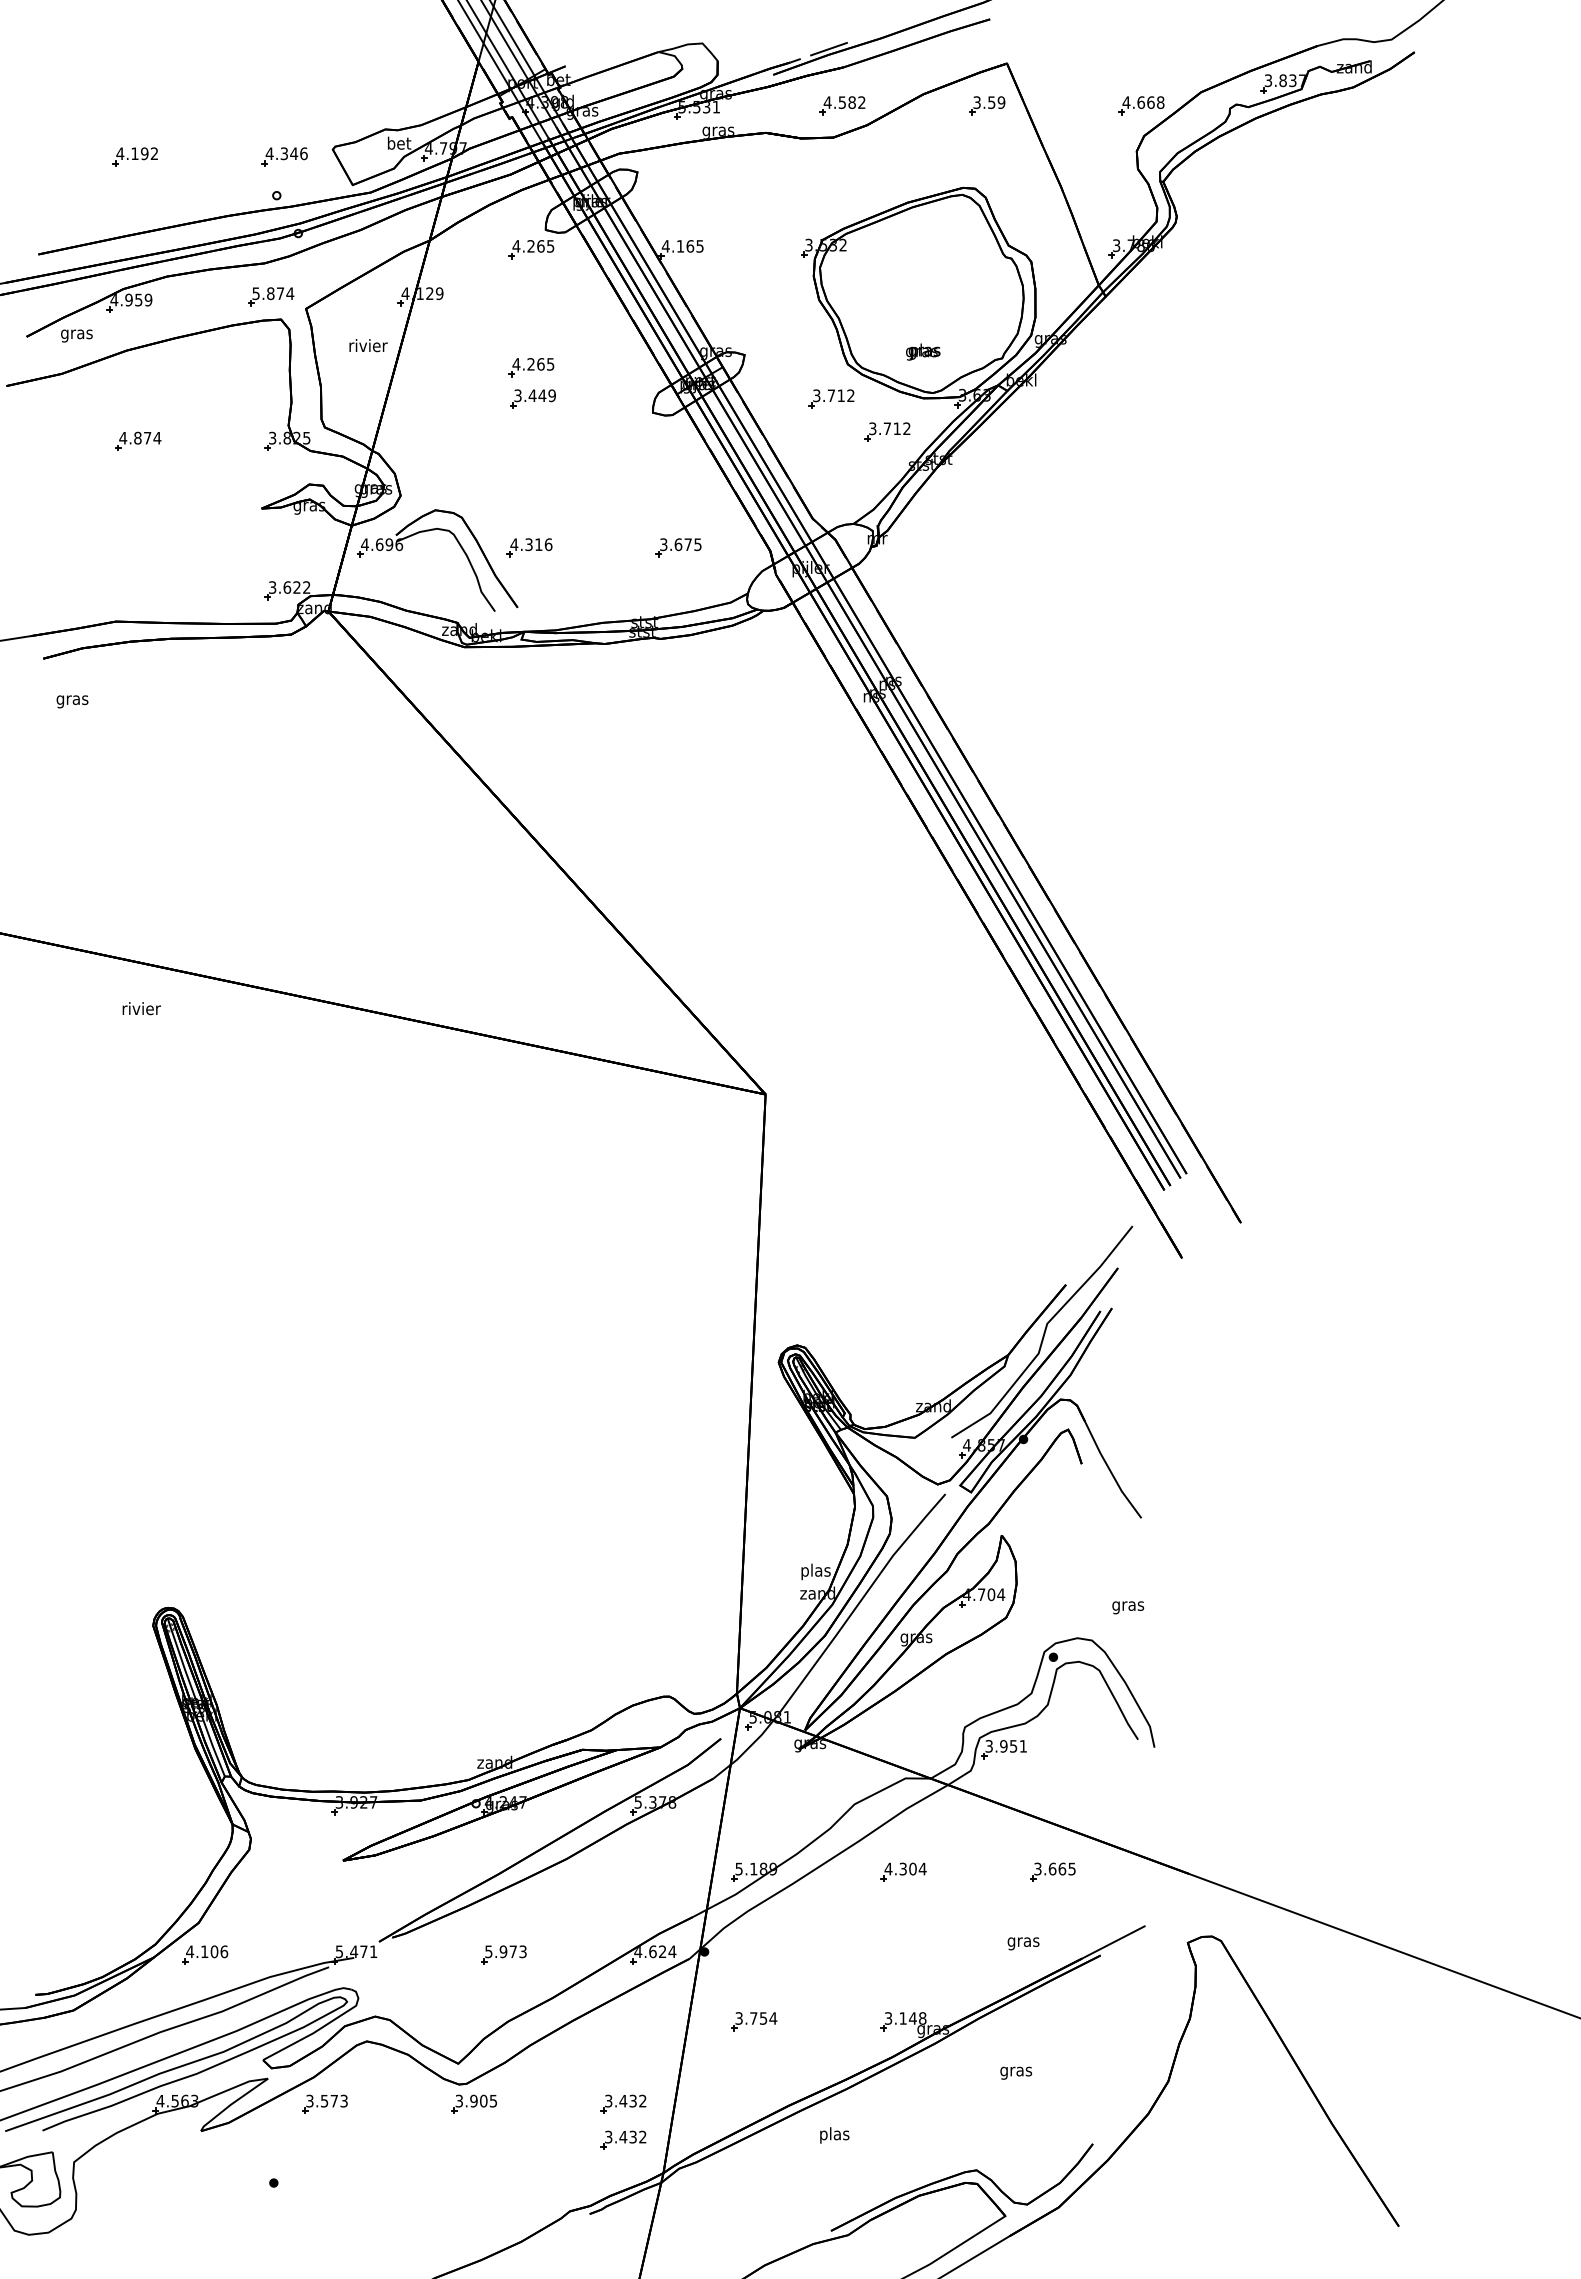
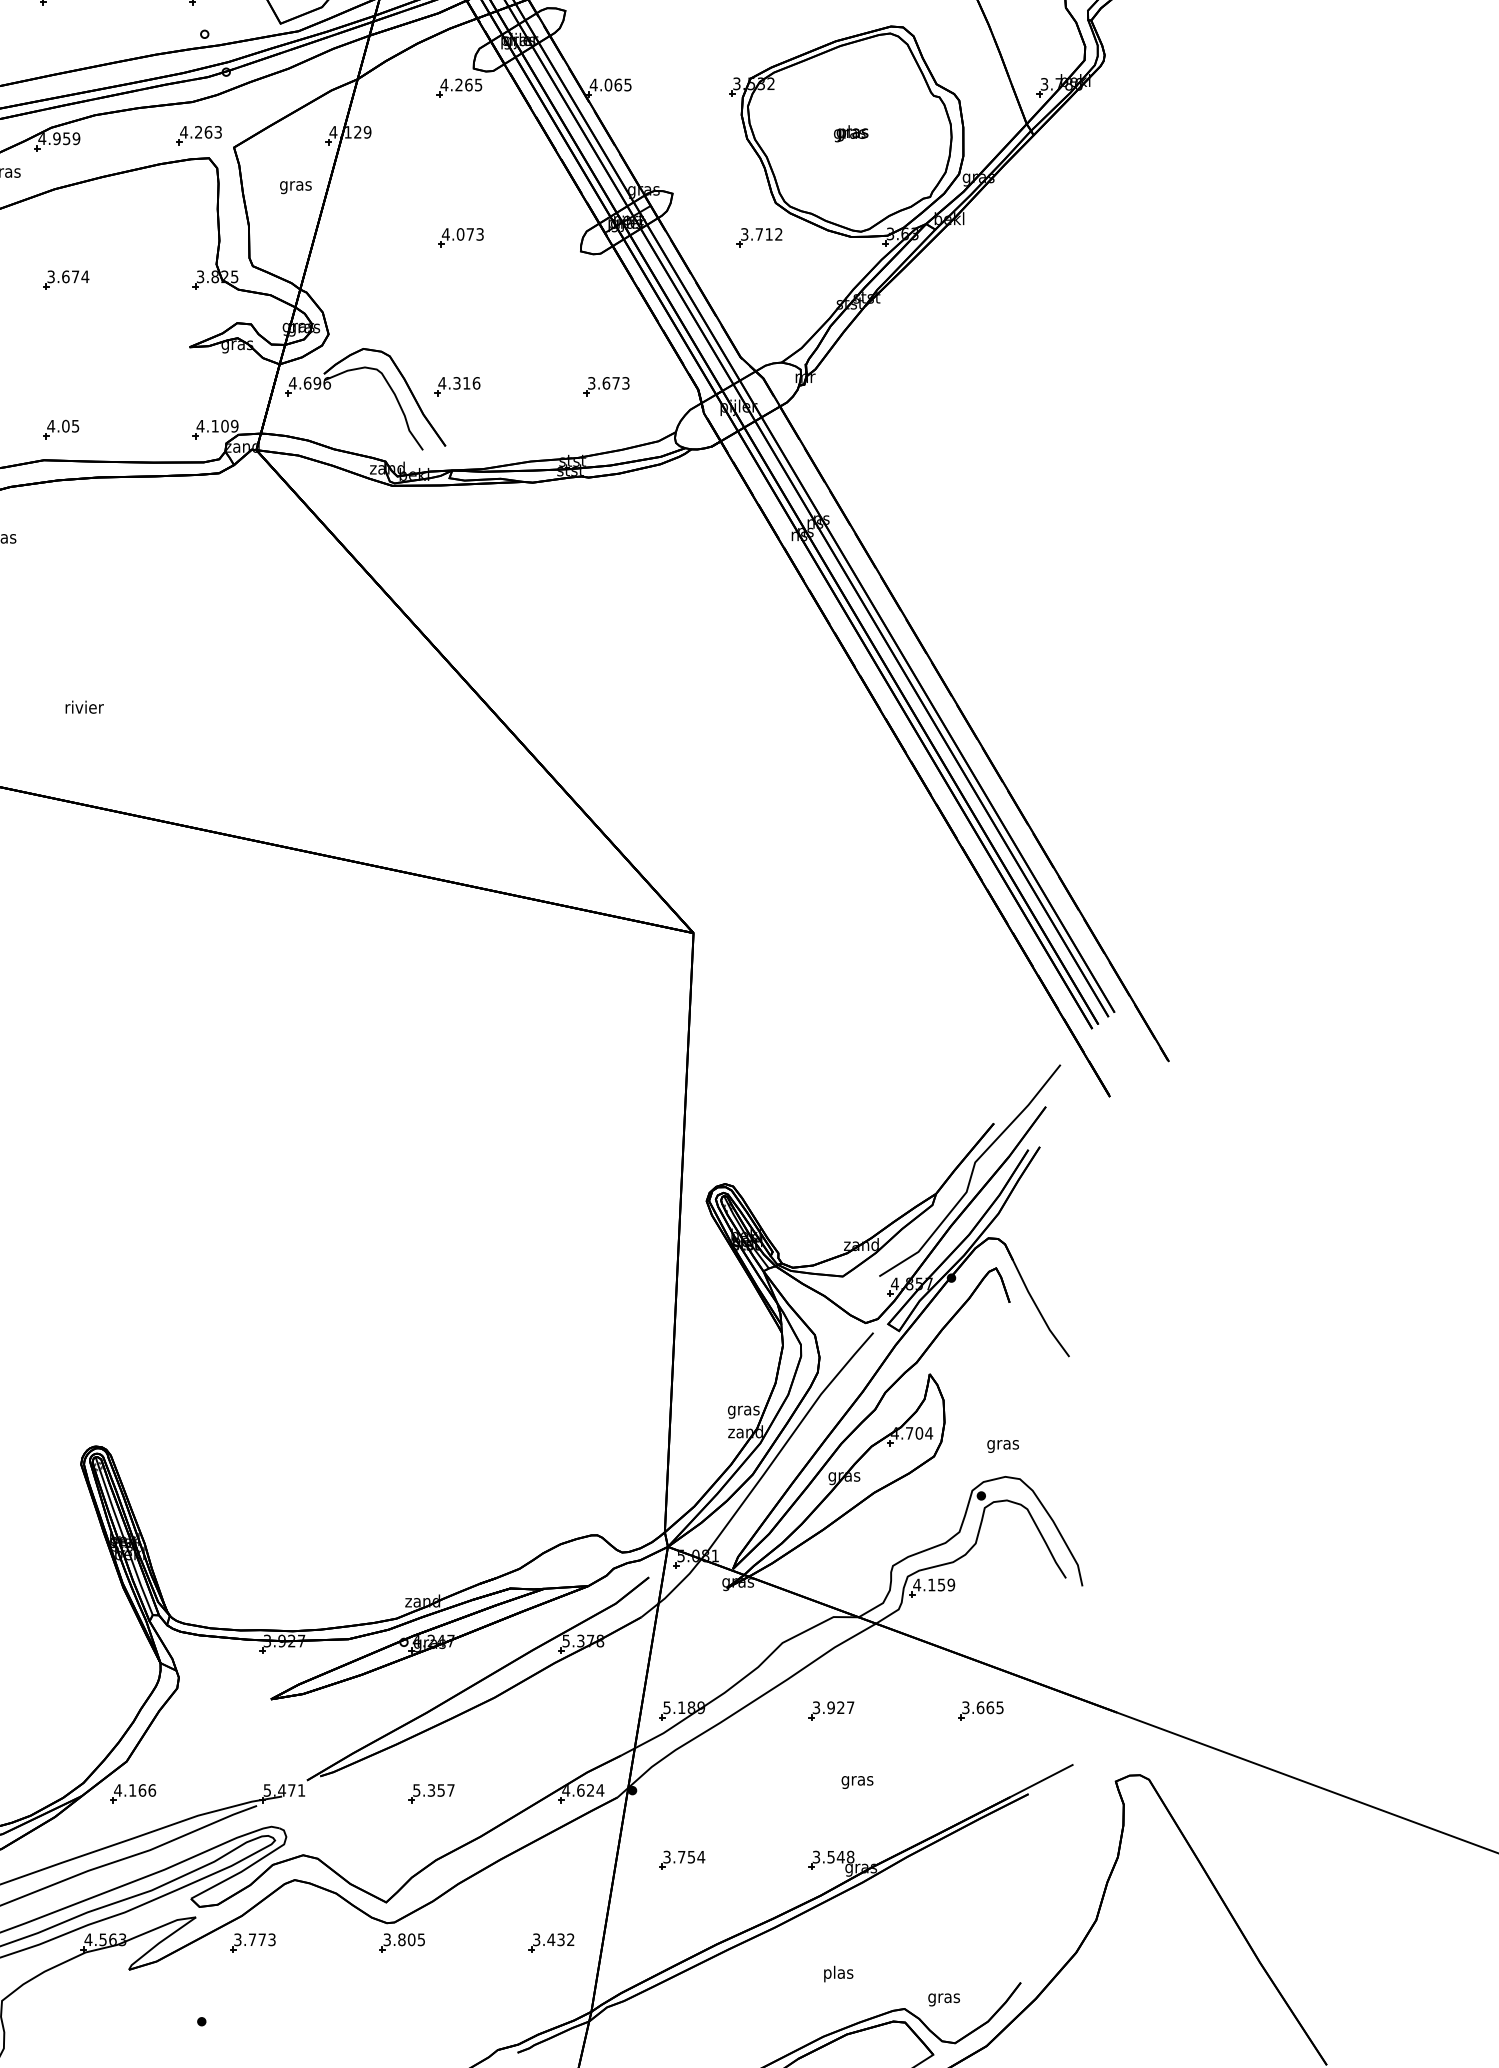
text: (680, 246) -> (608, 85), 4.165 -> 4.065
text: (273, 293) -> (201, 132), 5.874 -> 4.263
text: (368, 347) -> (296, 186), rivier -> gras
text: (923, 351) -> (851, 133), moved
part: (531, 367) -> (459, 206), removed
text: (534, 395) -> (462, 234), 3.449 -> 4.073
part: (887, 431) -> (815, 270), removed
text: (130, 437) -> (58, 276), 4.874 -> 3.674
text: (697, 544) -> (625, 383), 3.675 -> 3.673
text: (289, 587) -> (217, 426), 3.622 -> 4.109
part: (133, 590) -> (61, 429), added
text: (141, 1008) -> (84, 707), moved
text: (815, 1571) -> (743, 1410), plas -> gras
text: (1128, 1607) -> (1003, 1446), moved
text: (1006, 1746) -> (934, 1585), 3.951 -> 4.159
text: (905, 1868) -> (833, 1707), 4.304 -> 3.927
text: (1023, 1943) -> (857, 1782), moved
text: (214, 1951) -> (142, 1790), 4.106 -> 4.166
text: (512, 1951) -> (440, 1790), 5.973 -> 5.357
text: (902, 2018) -> (830, 1857), 3.148 -> 3.548
text: (1016, 2072) -> (944, 1999), moved
text: (324, 2101) -> (252, 1940), 3.573 -> 3.773
text: (473, 2101) -> (401, 1940), 3.905 -> 3.805
text: (834, 2135) -> (838, 1974), moved
part: (623, 2139) -> (551, 1978), removed

